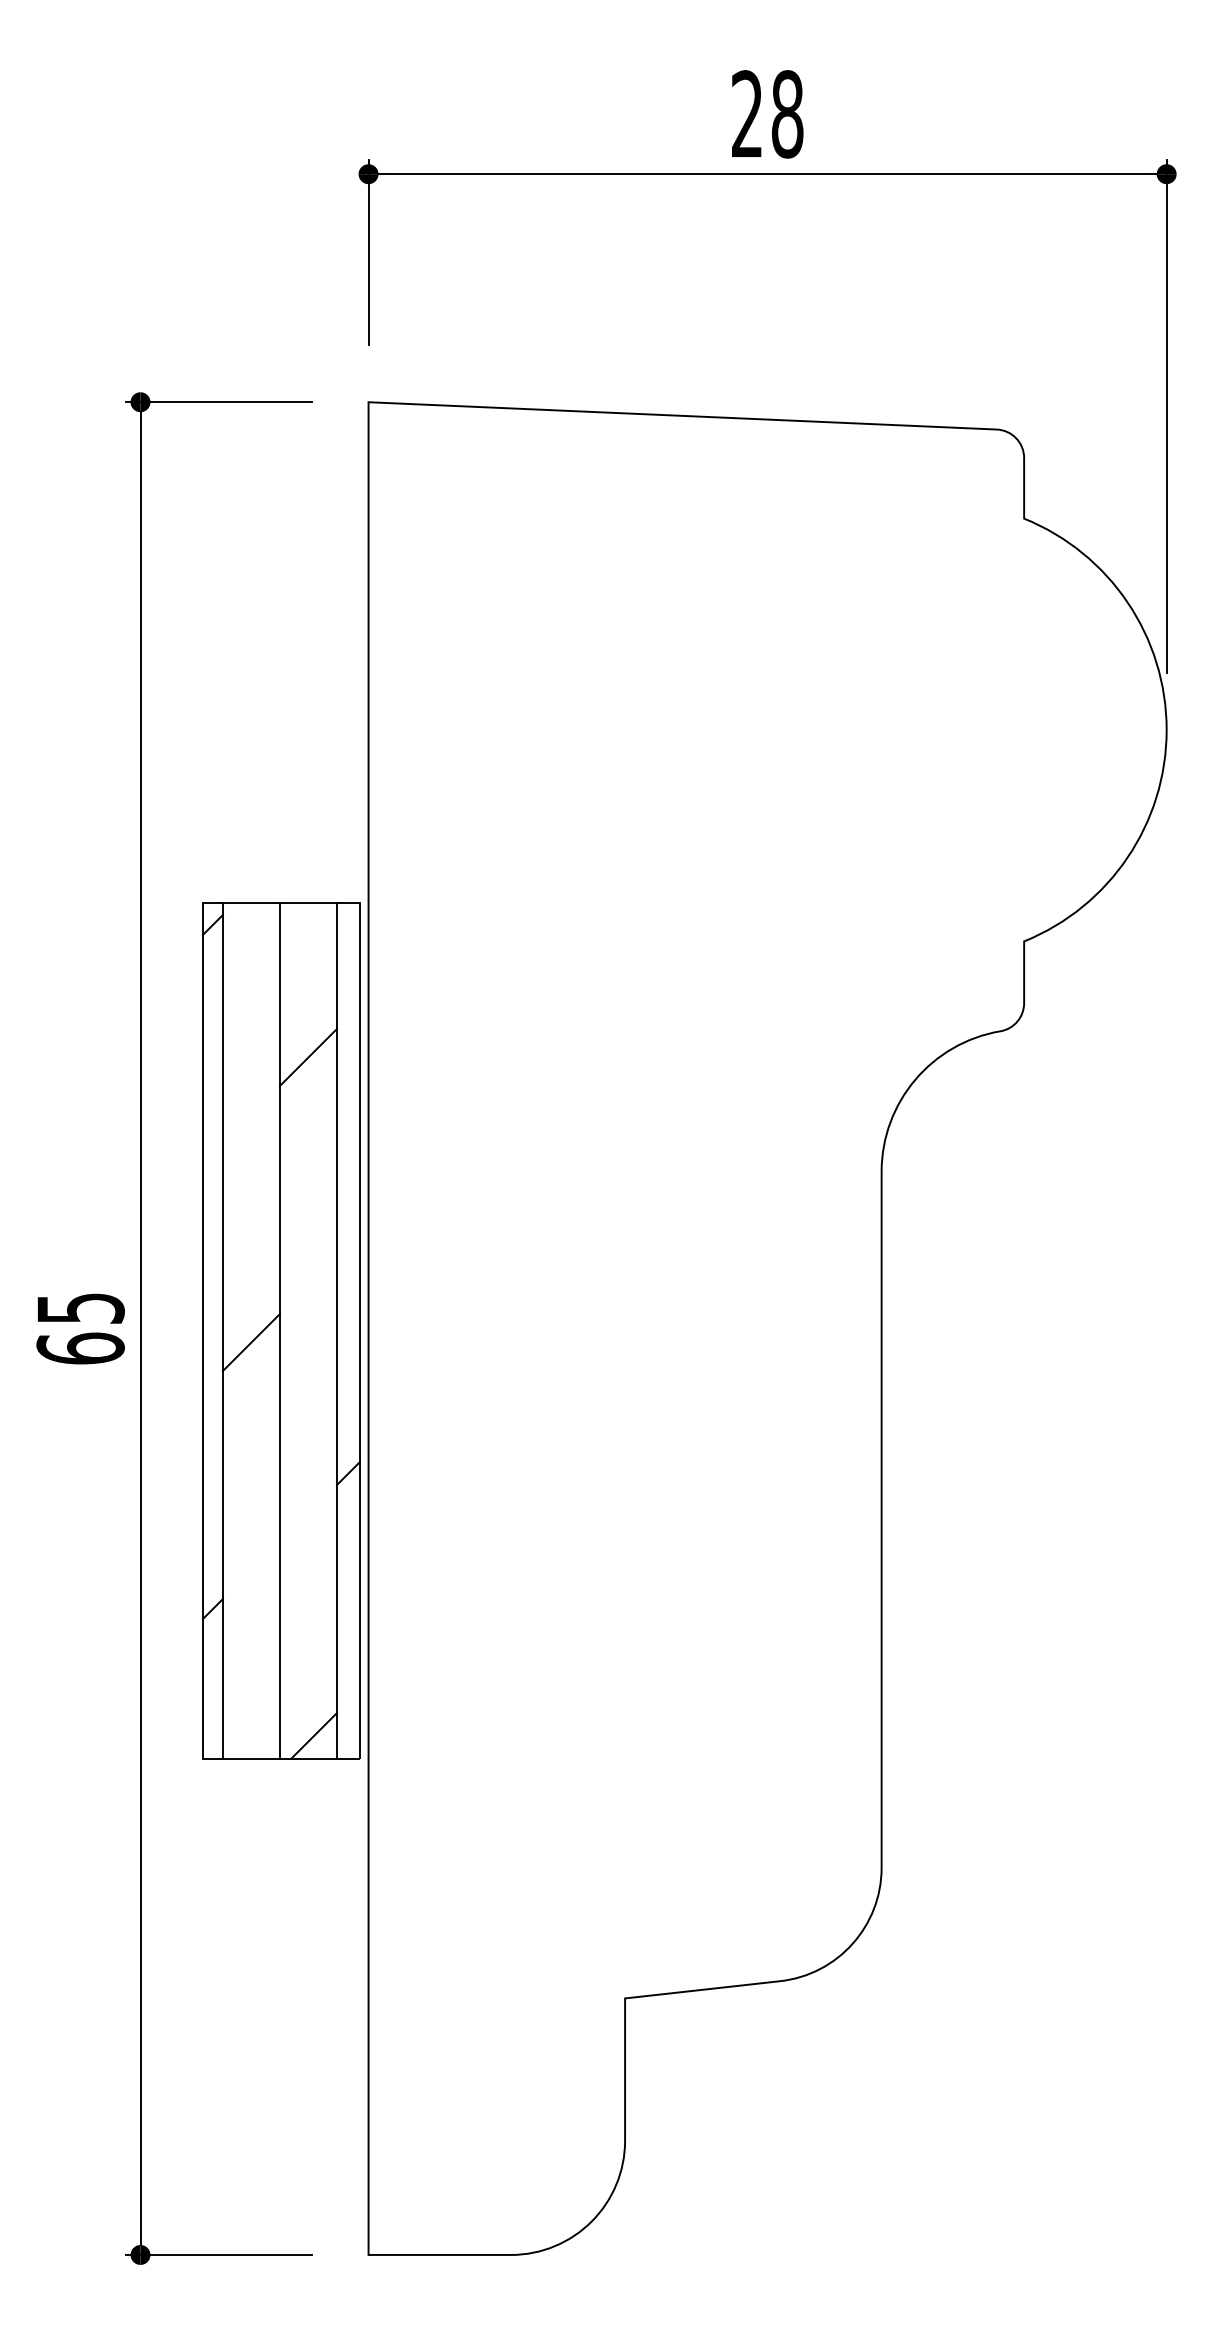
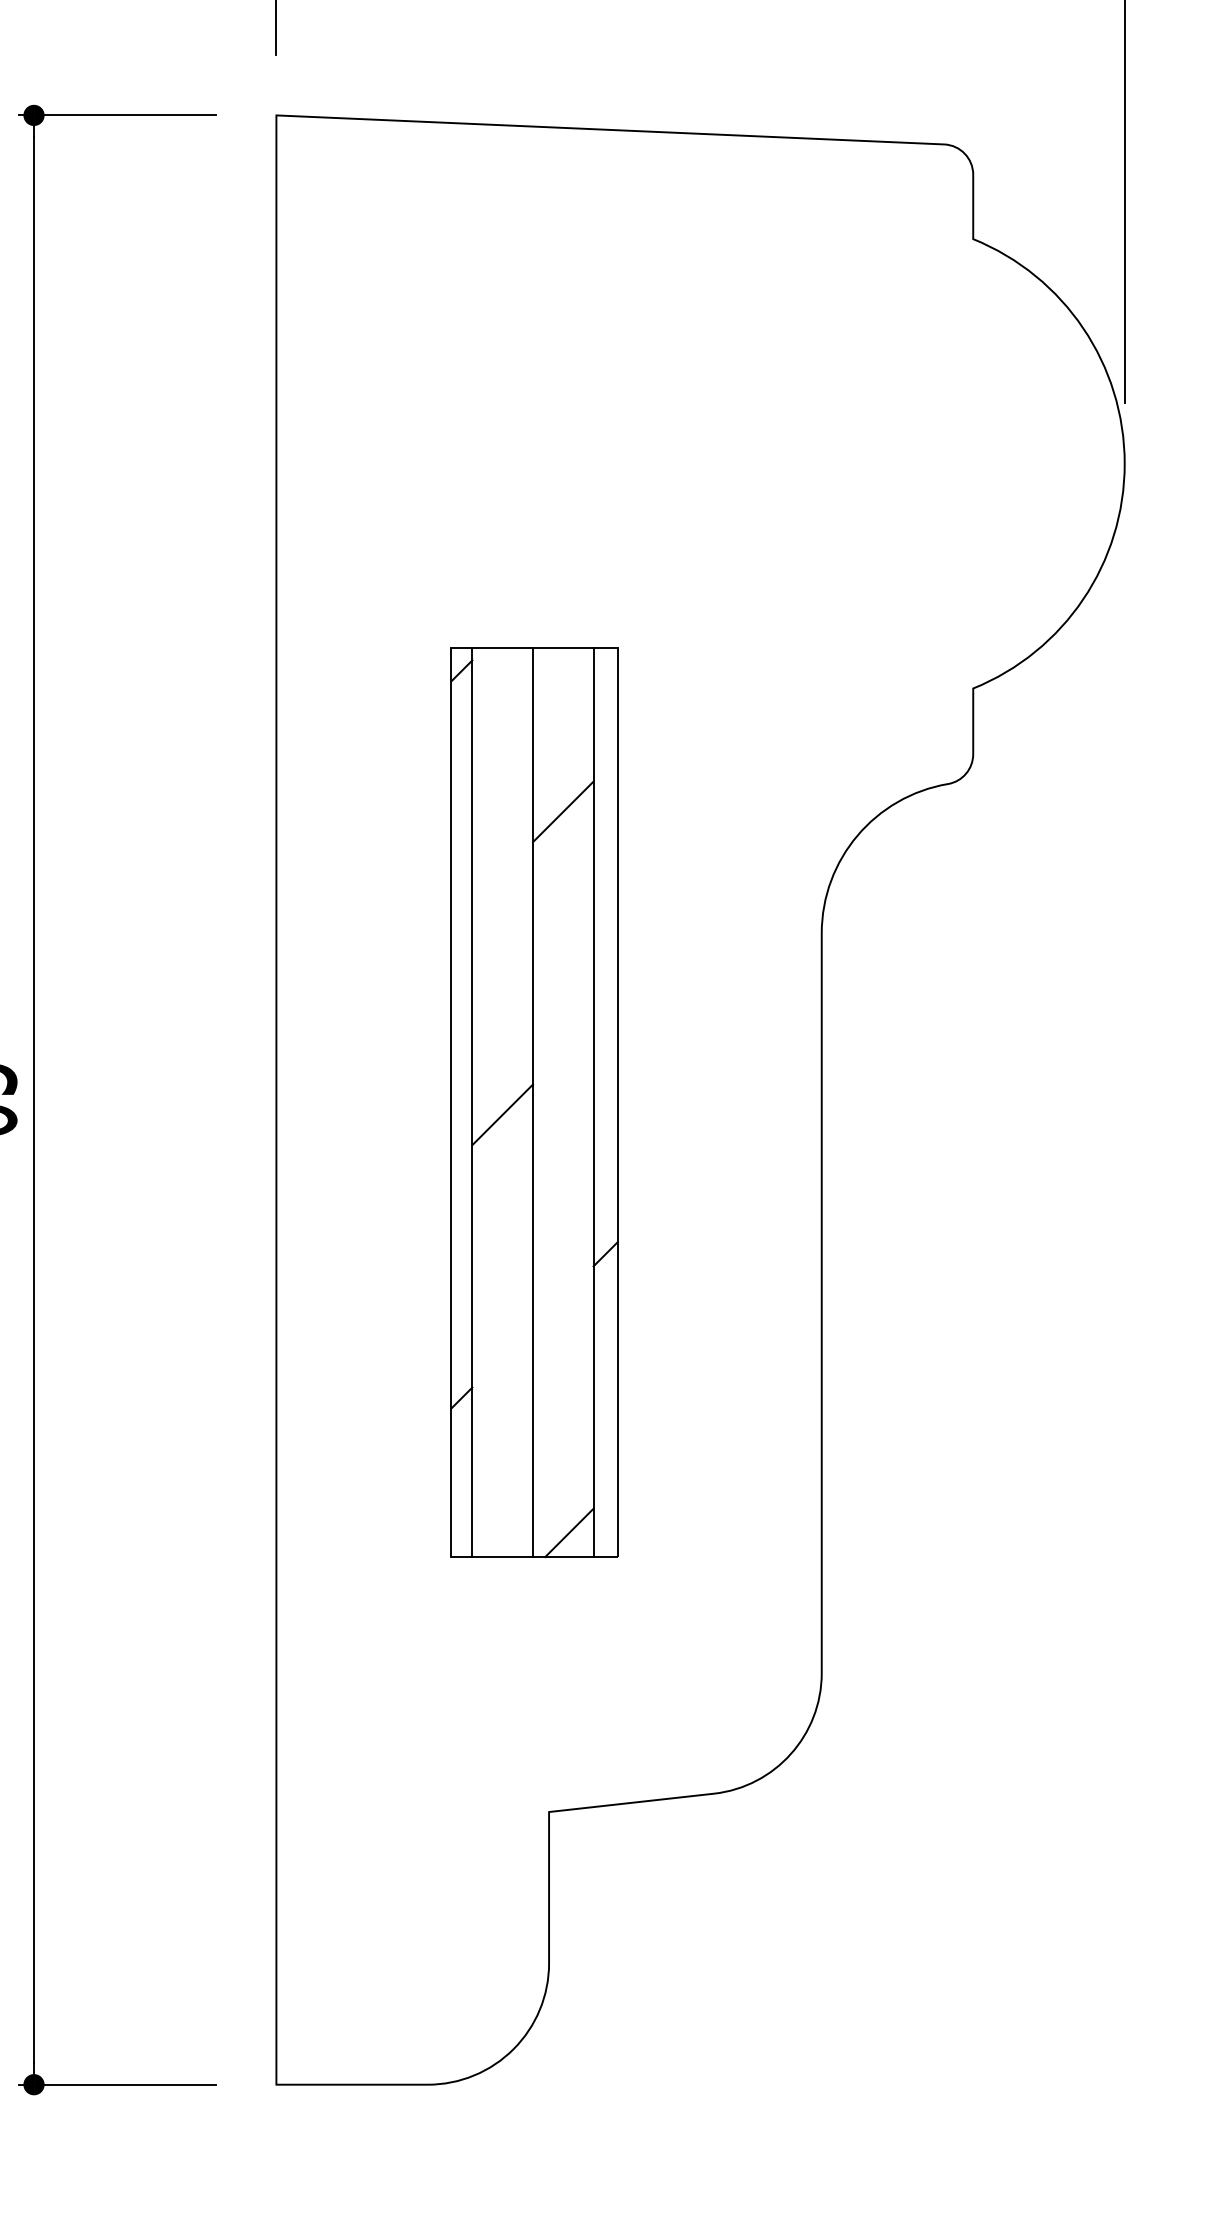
part: (281, 1330) -> (534, 1102), moved

